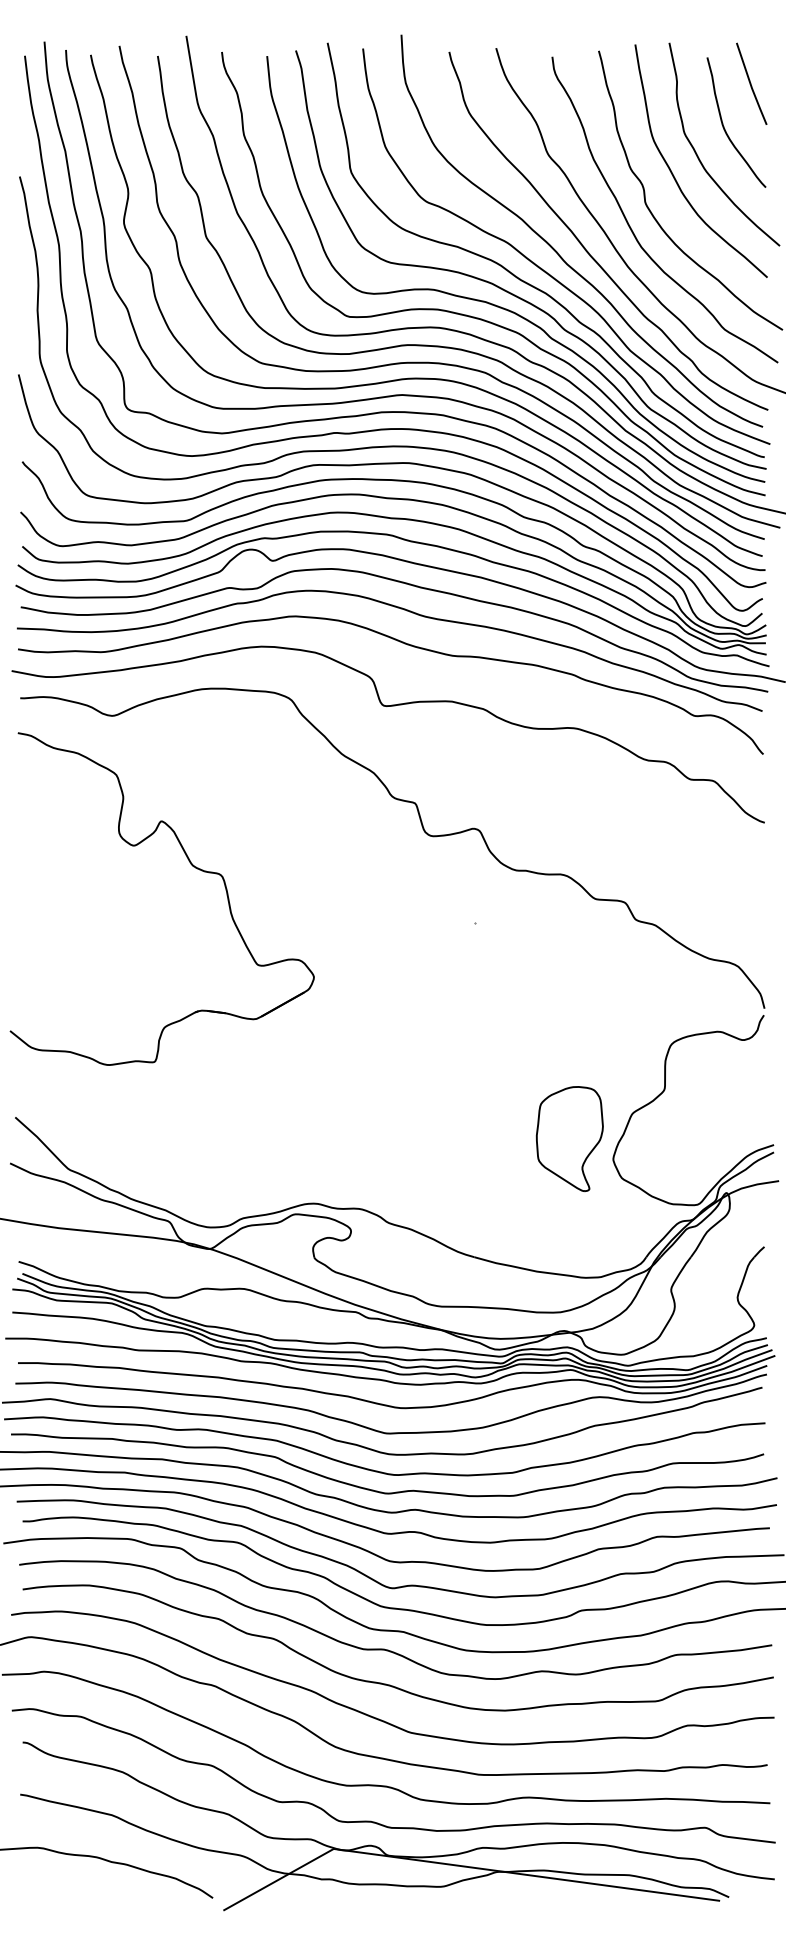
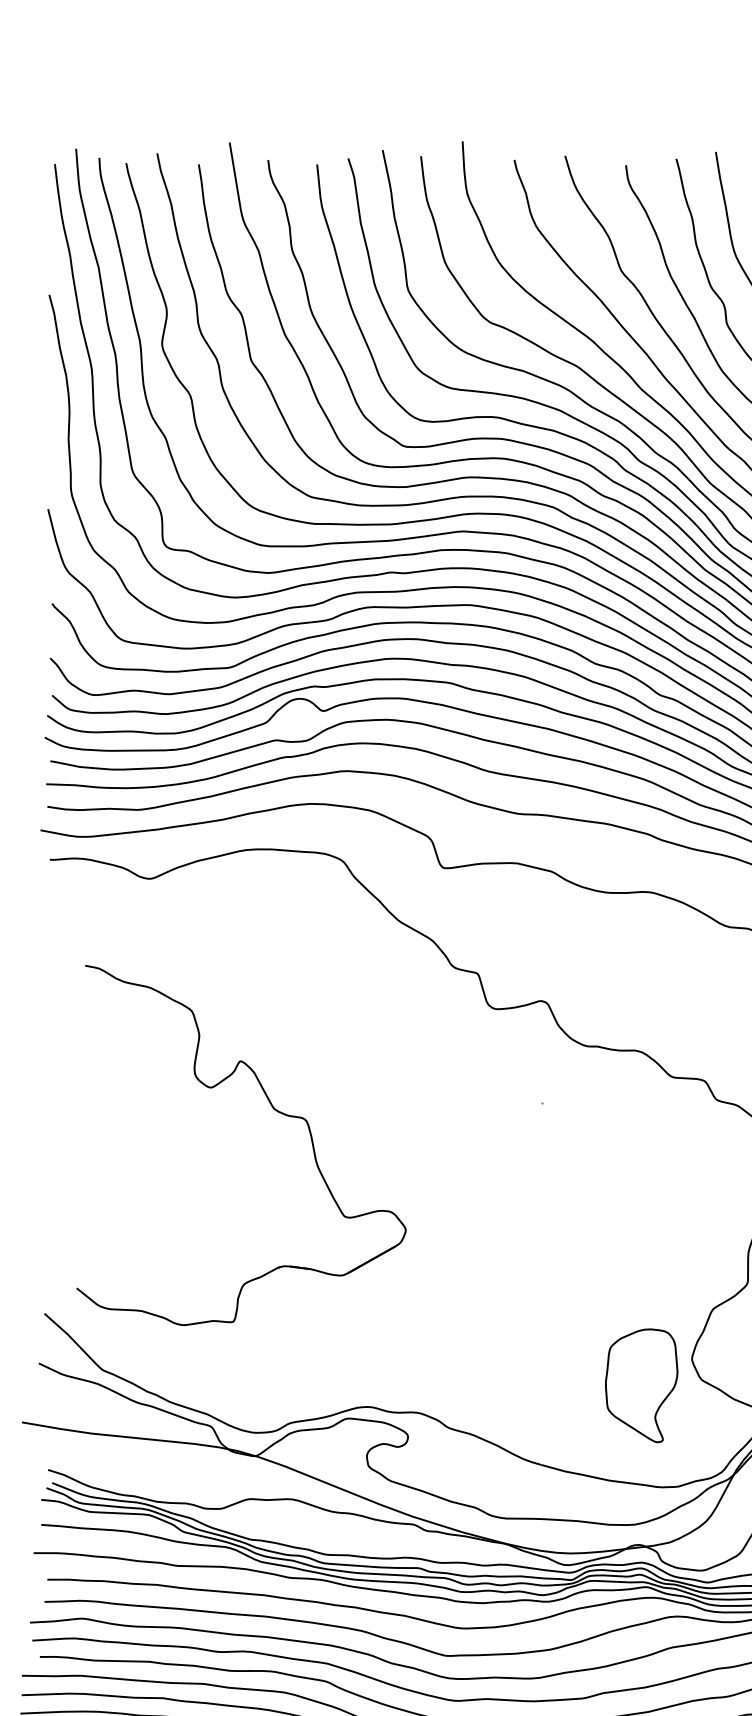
part: (192, 866) -> (274, 1110), moved
part: (569, 1138) -> (641, 1385), moved

